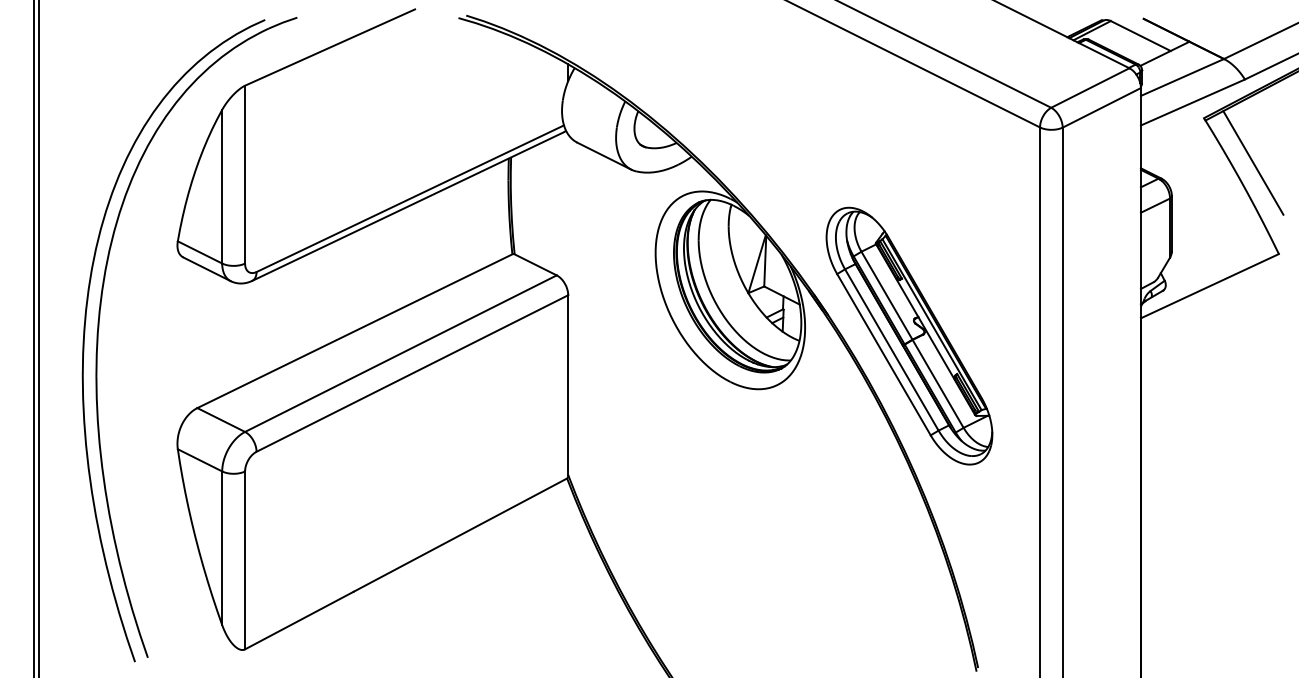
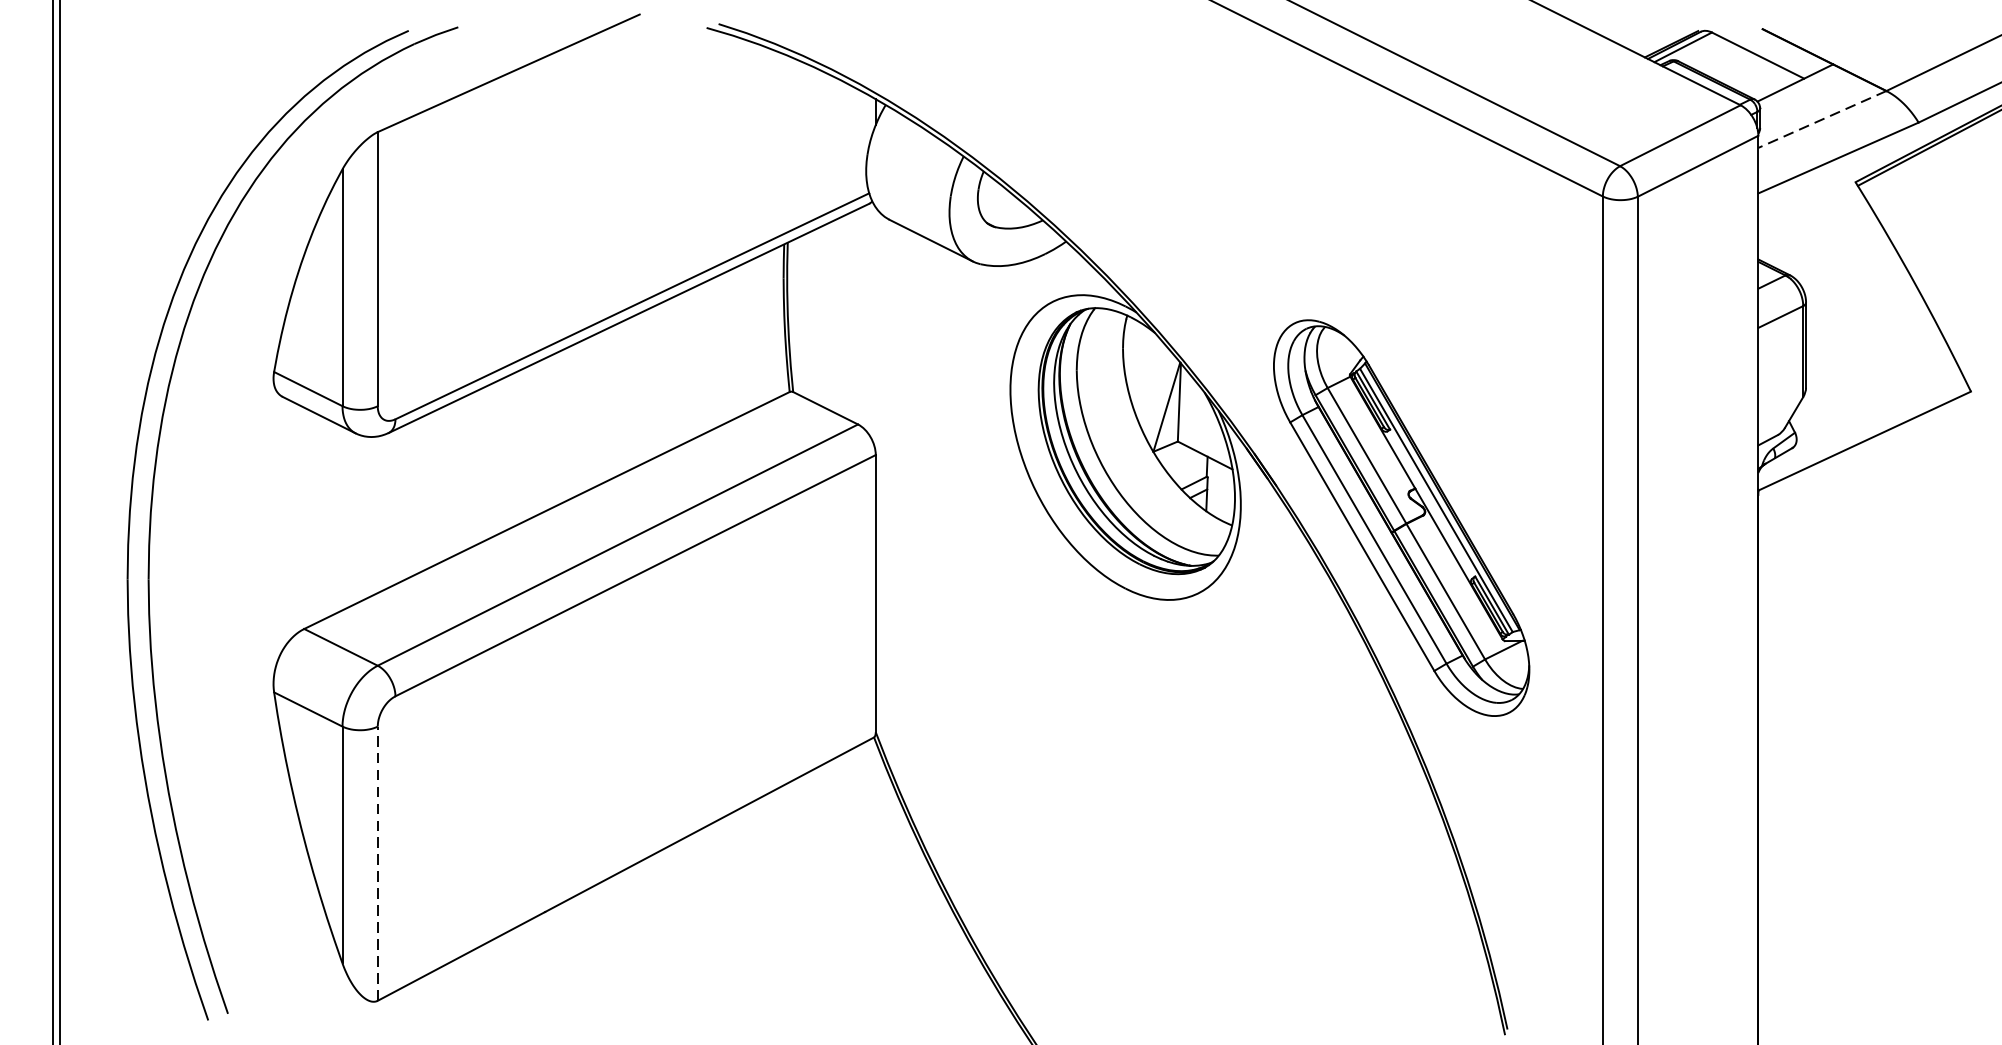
line: (1182, 77) -> (1822, 119), solid -> dashed
line: (1253, 162) -> (1931, 250), removed
line: (245, 560) -> (378, 863), solid -> dashed

